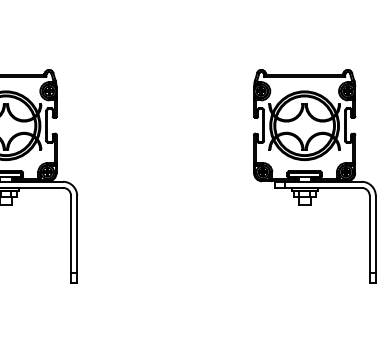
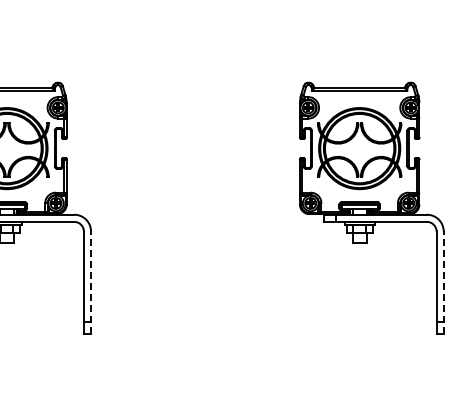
line: (77, 239) -> (91, 282), solid -> dashed
line: (375, 239) -> (443, 282), solid -> dashed

